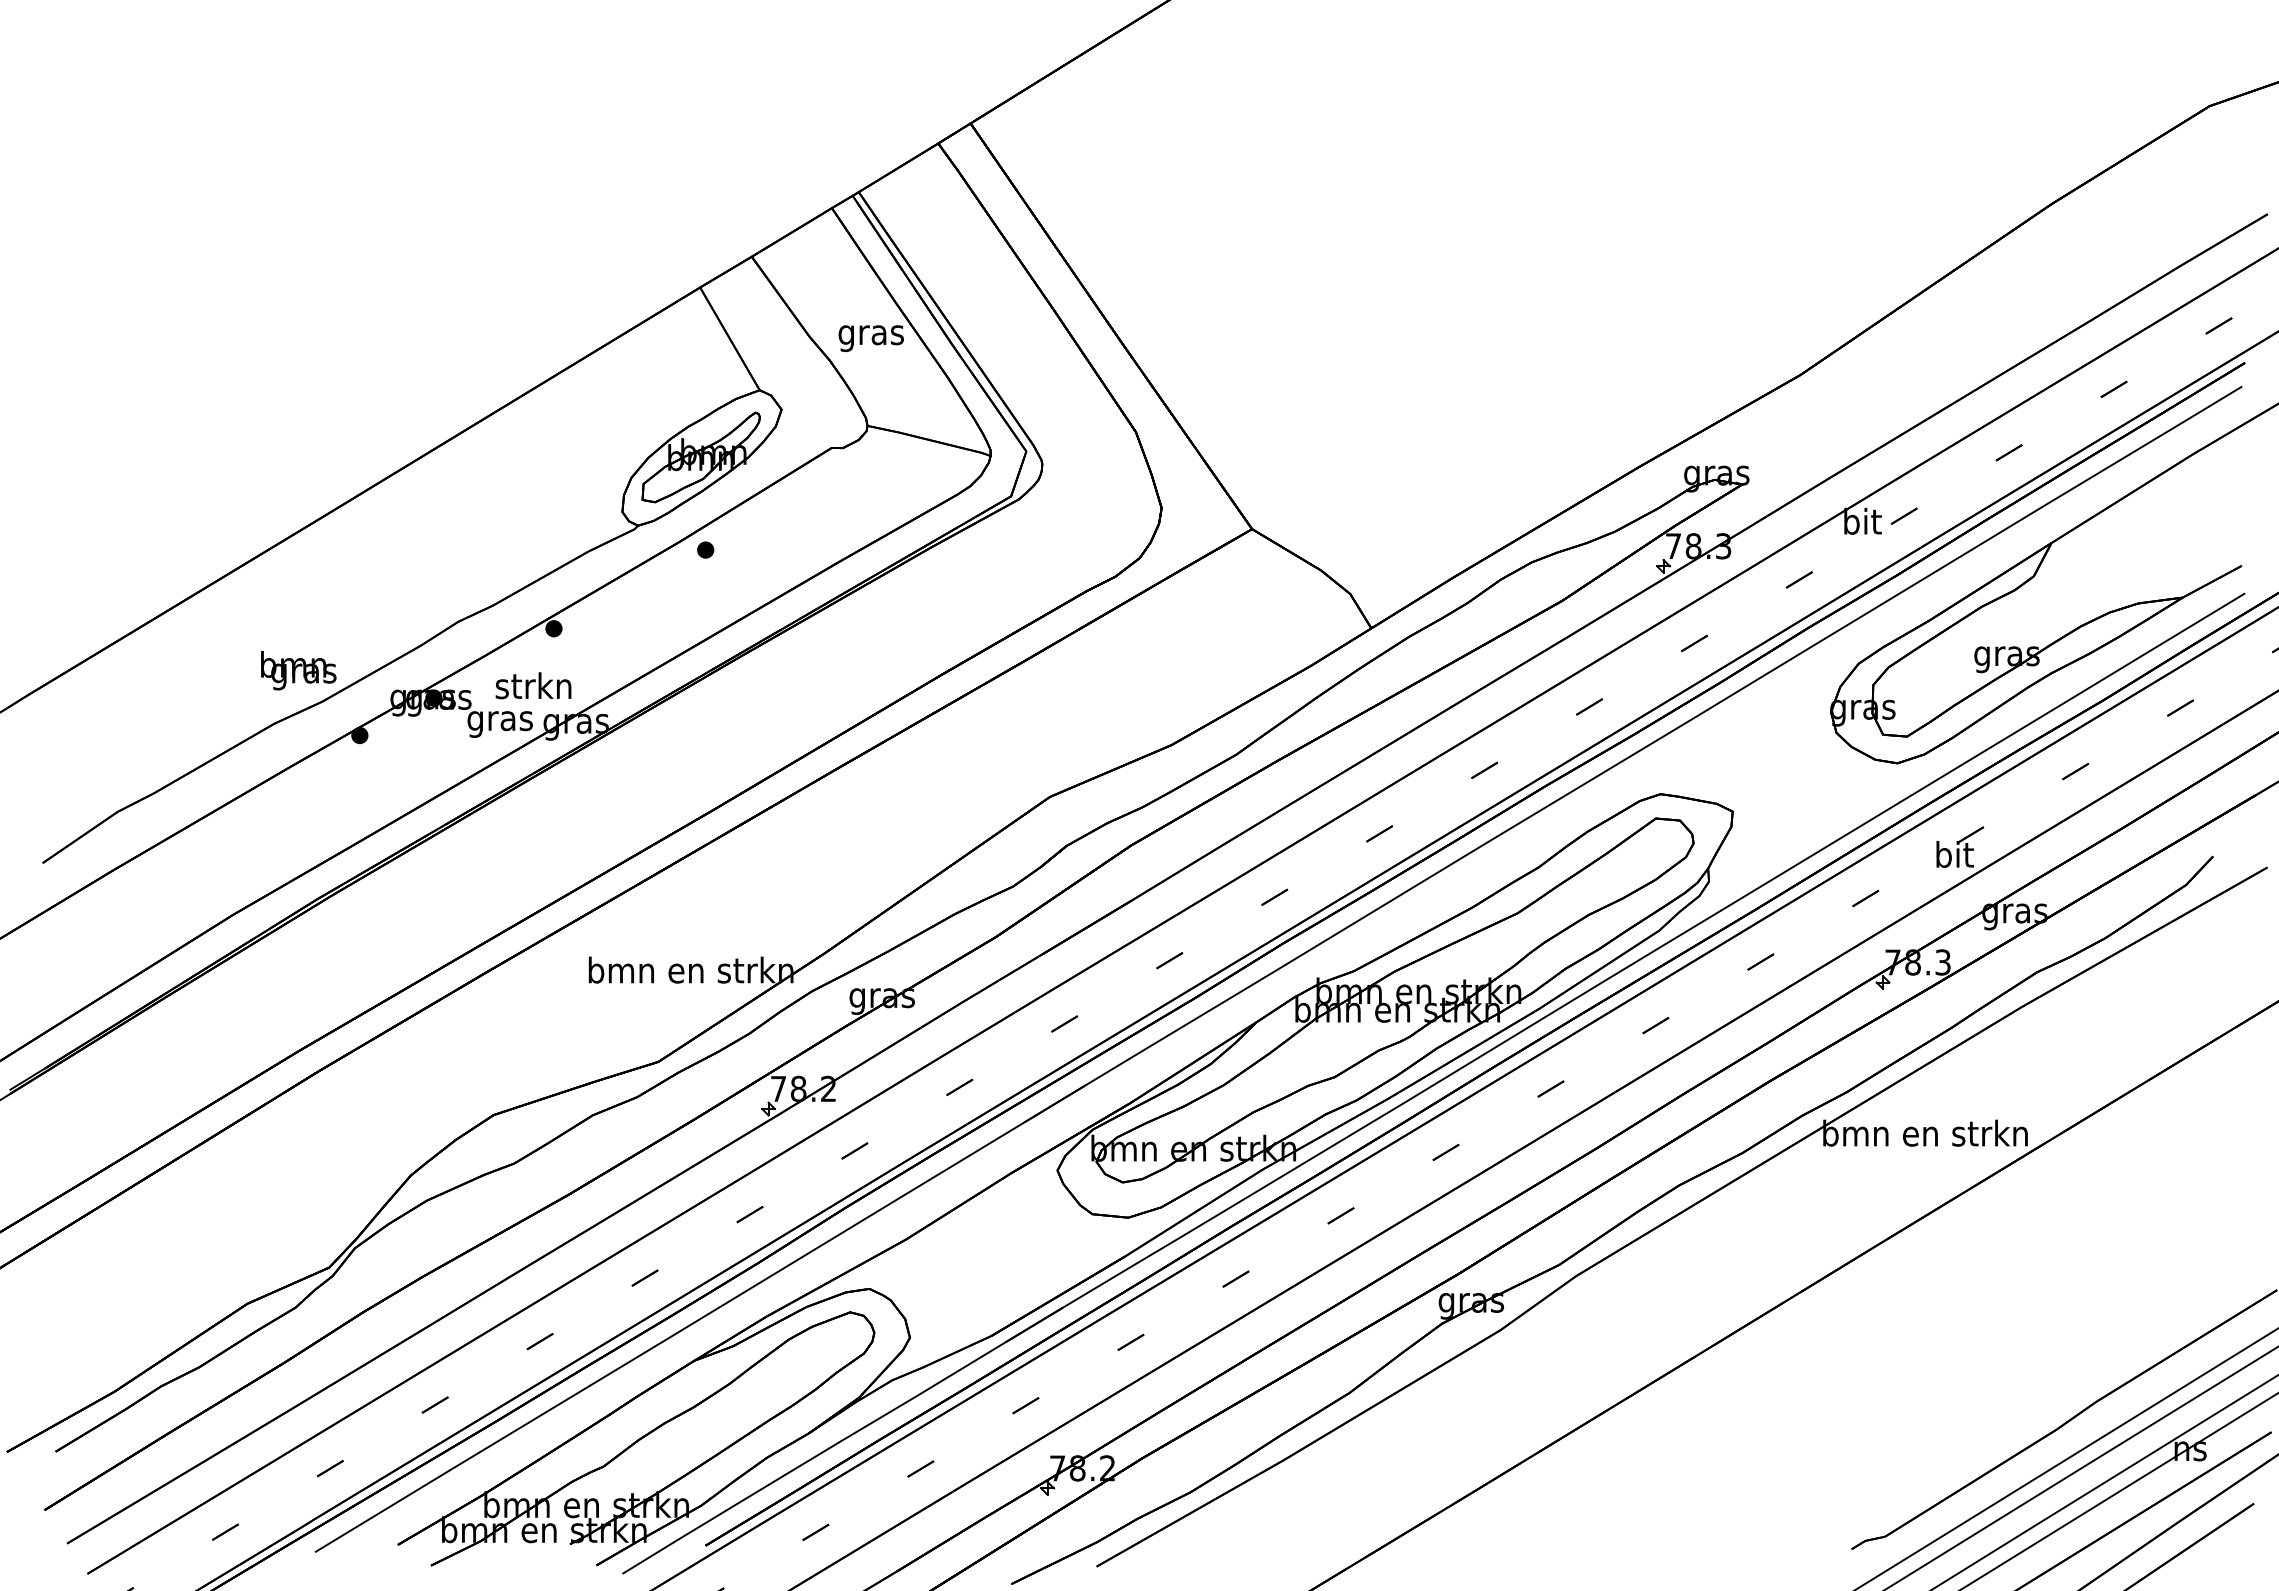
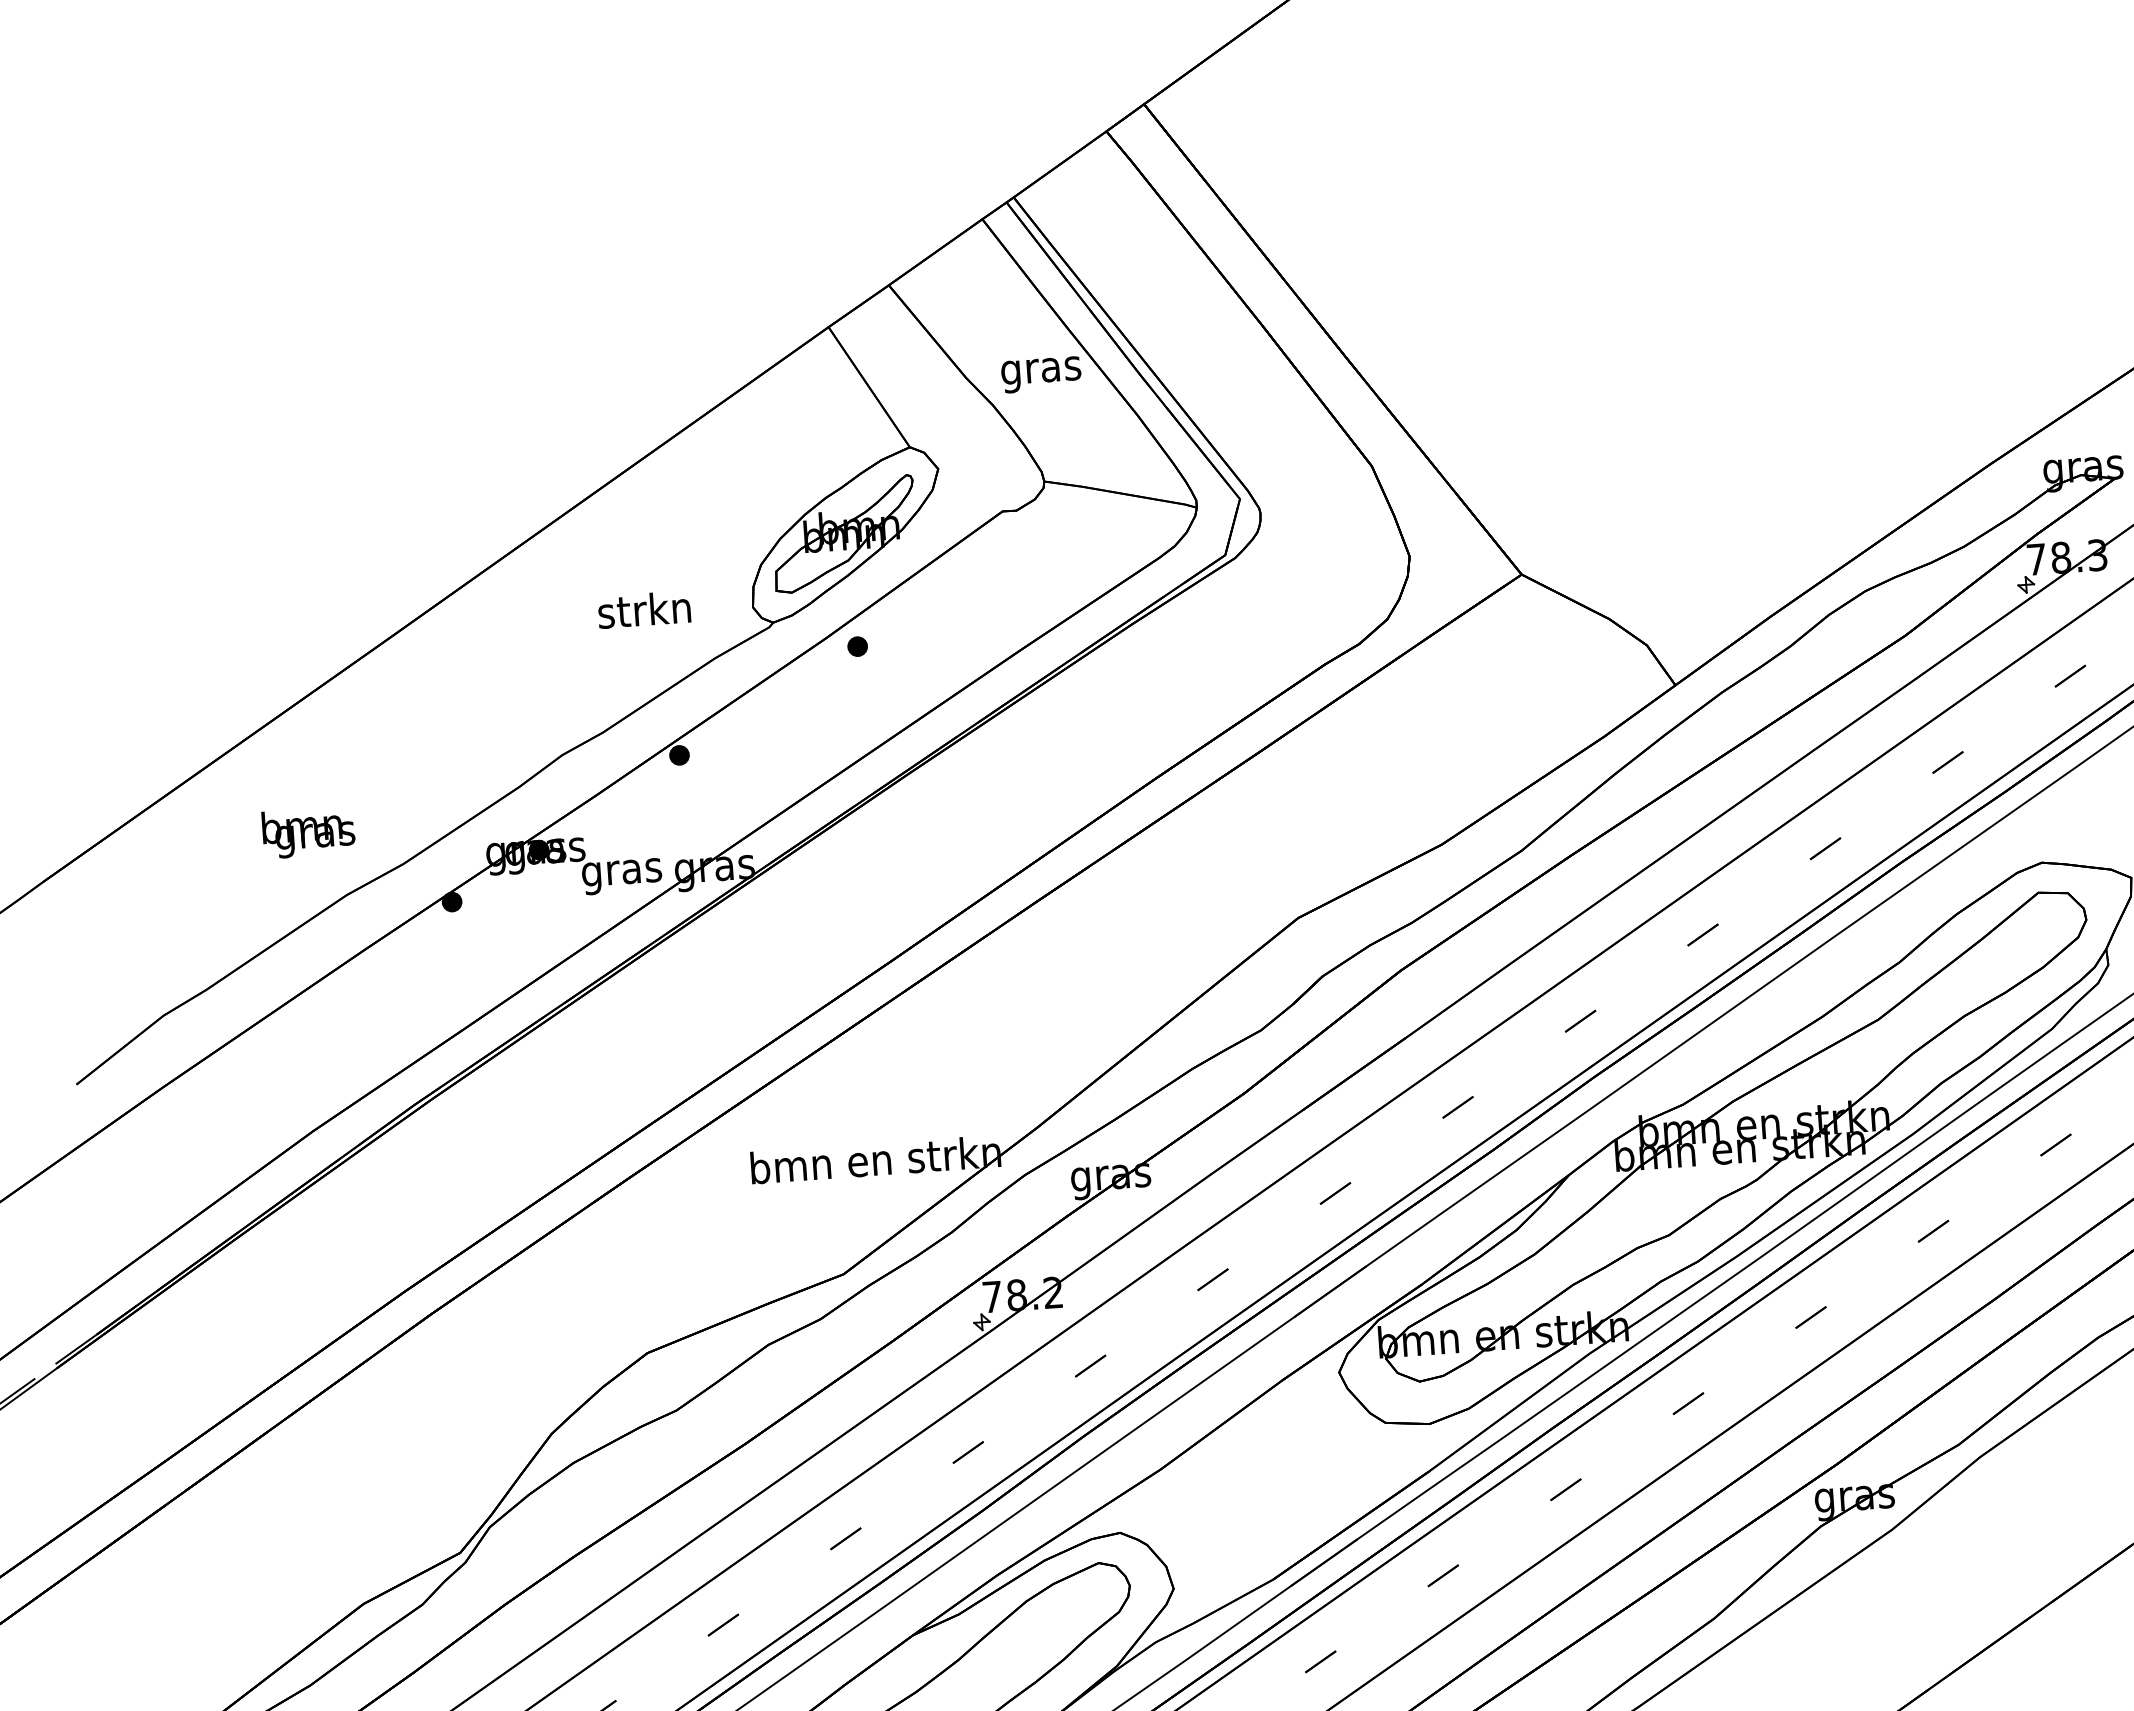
text: (298, 670) -> (308, 832), moved
text: (533, 685) -> (644, 609), moved

